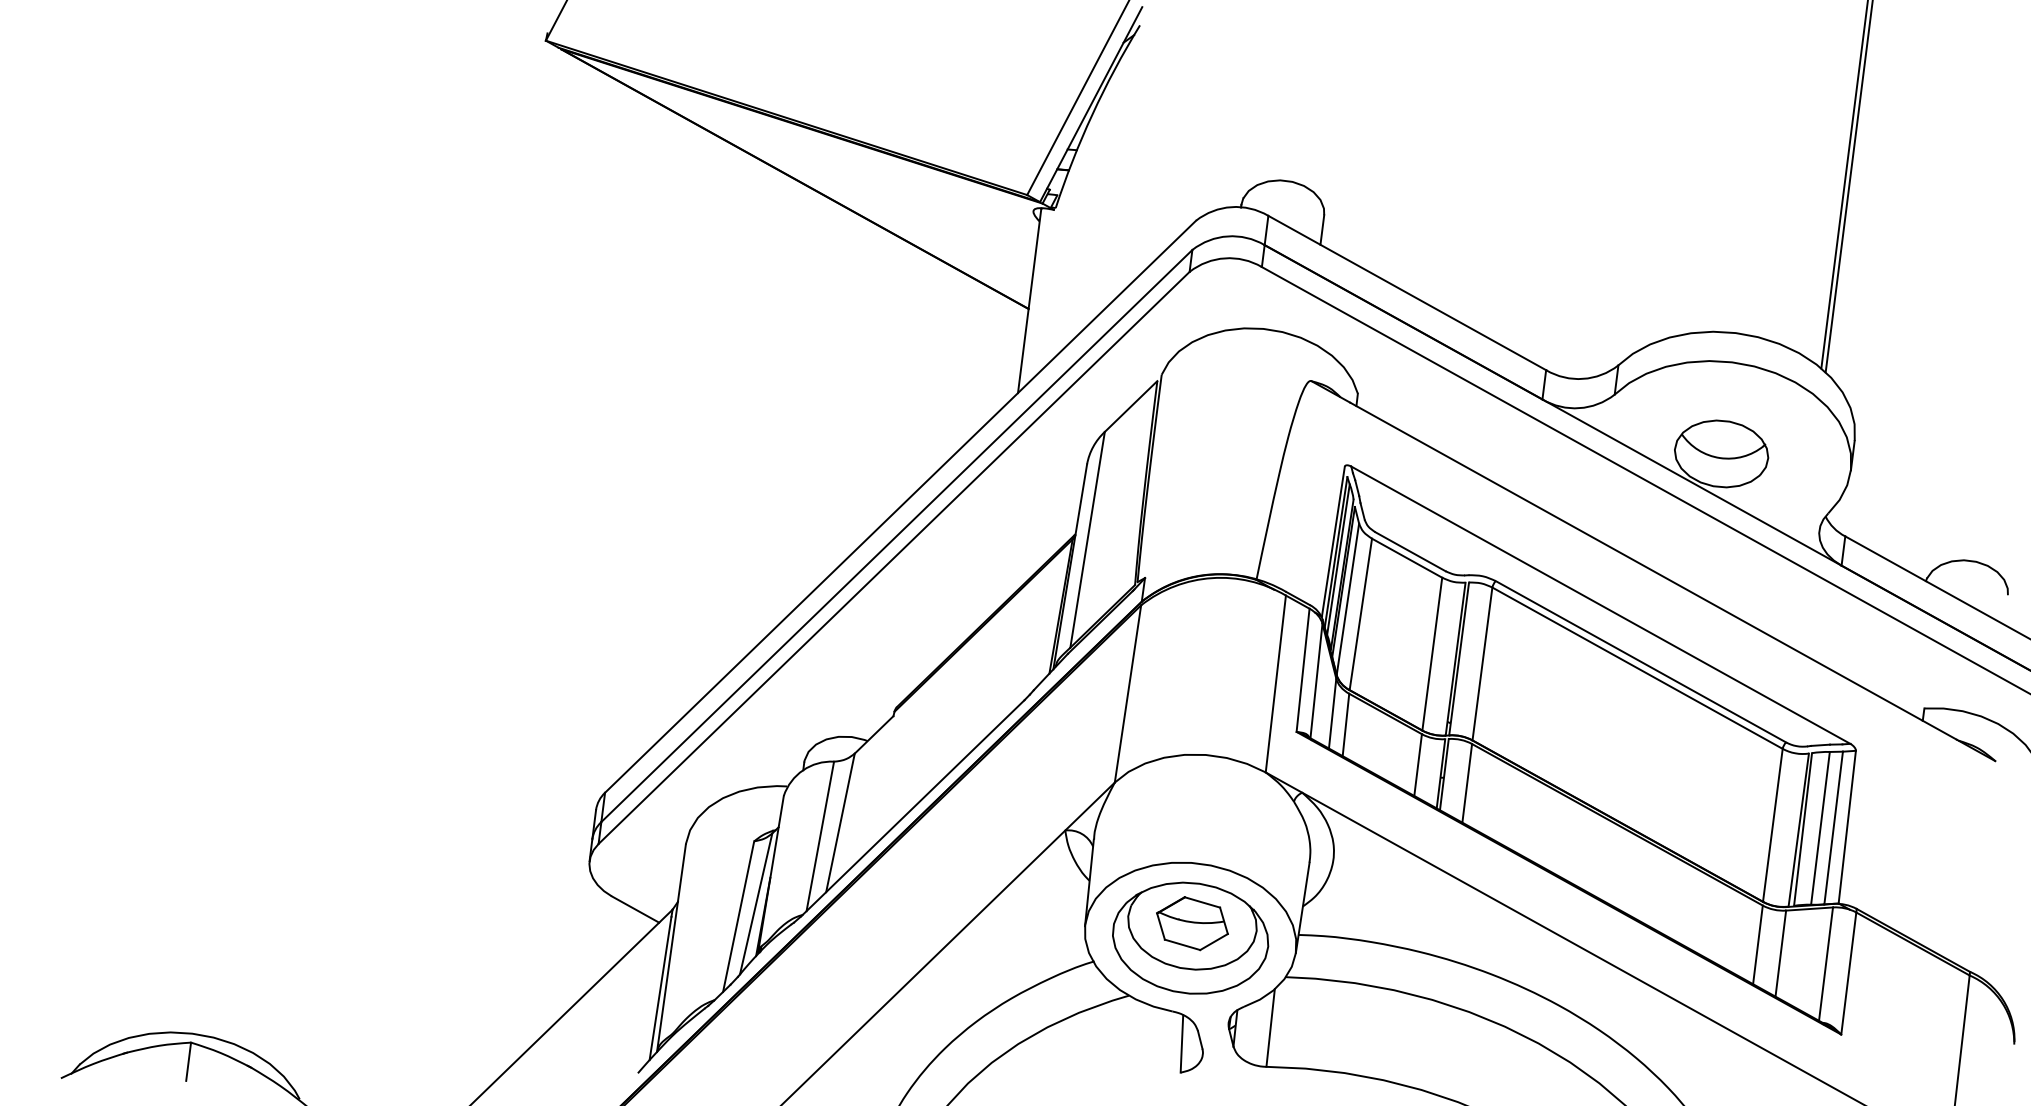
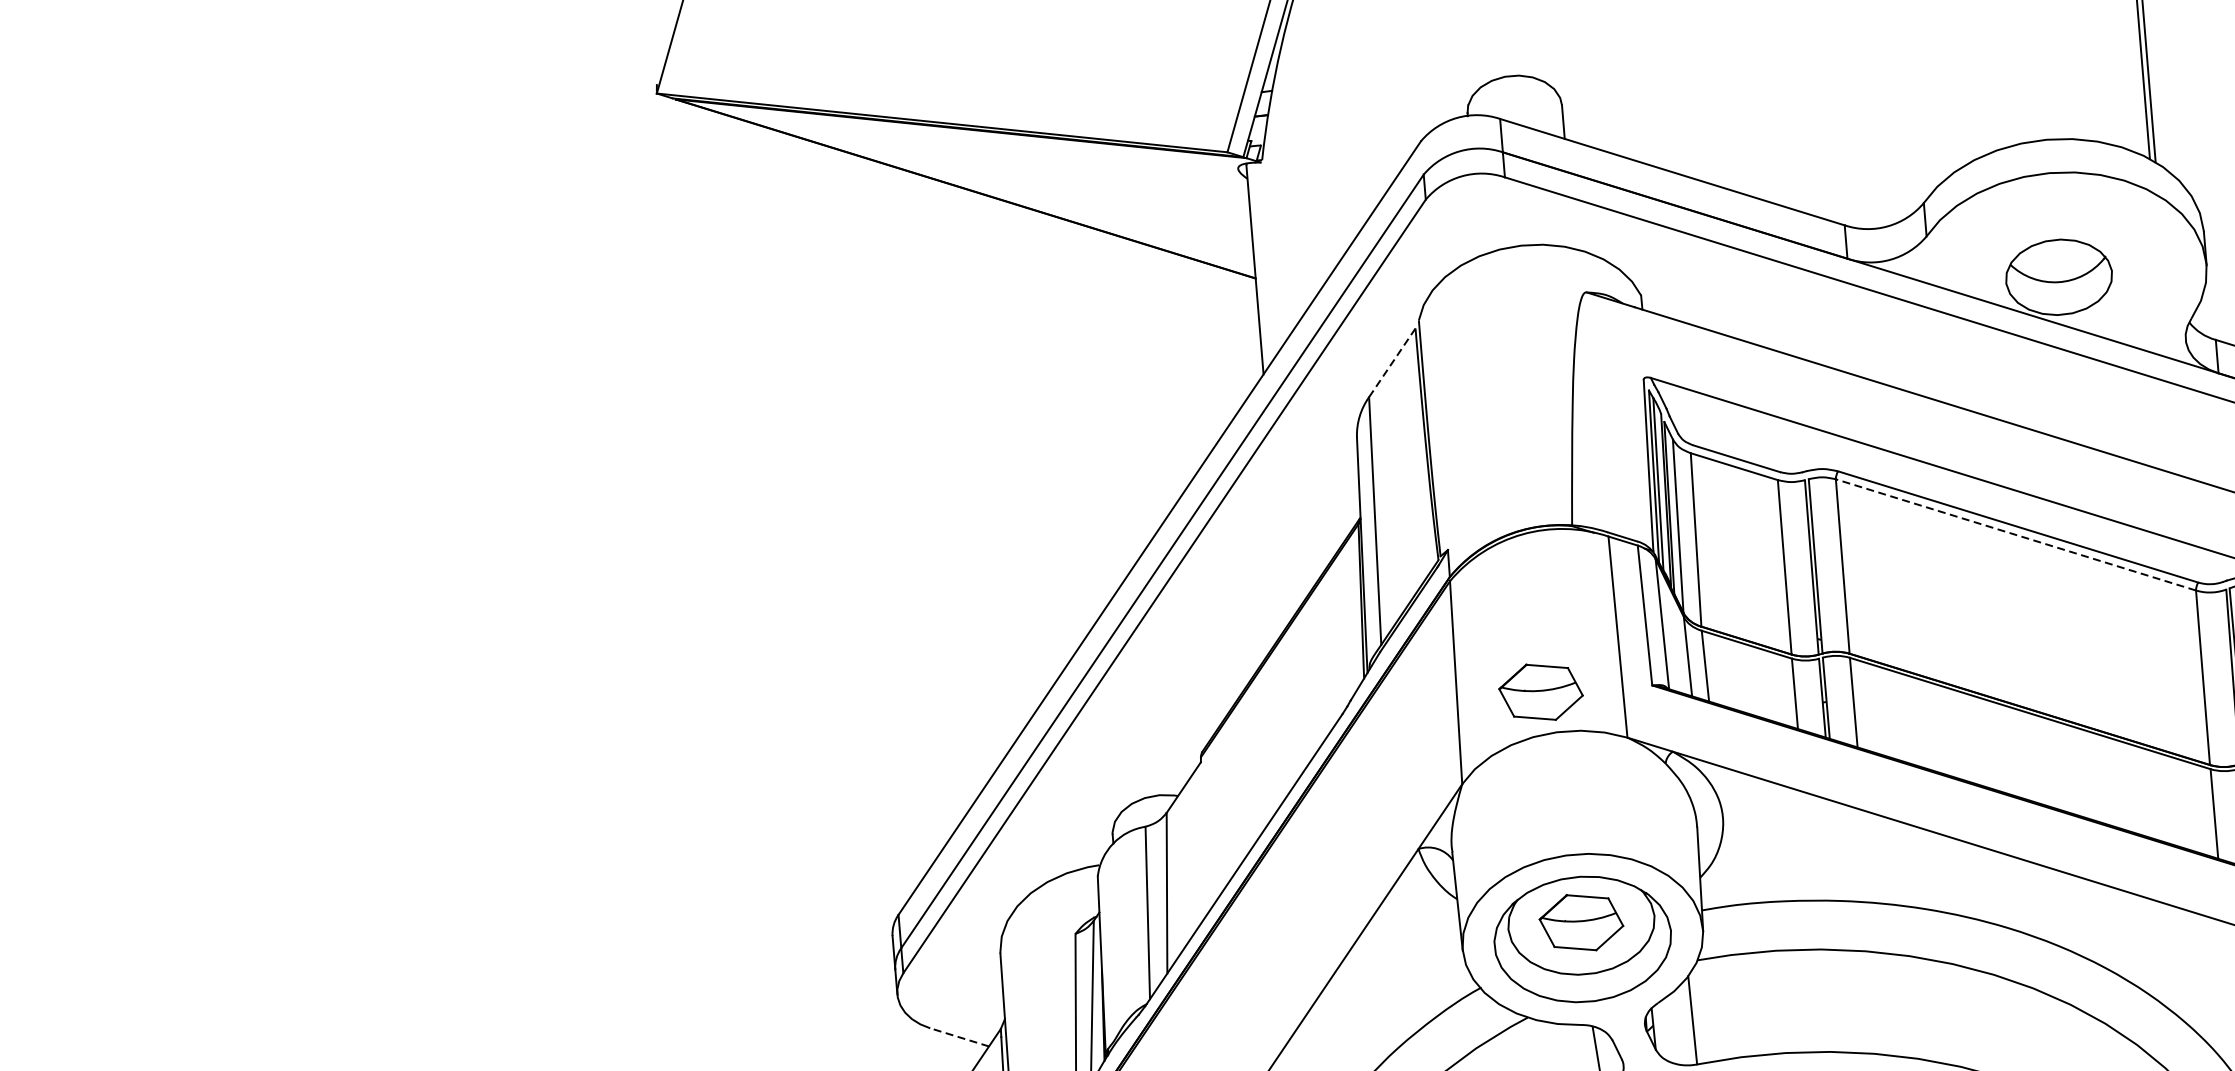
line: (1131, 406) -> (1392, 362), solid -> dashed
line: (1637, 667) -> (2015, 534), solid -> dashed
part: (1199, 717) -> (1541, 692), added
line: (635, 909) -> (959, 1037), solid -> dashed

